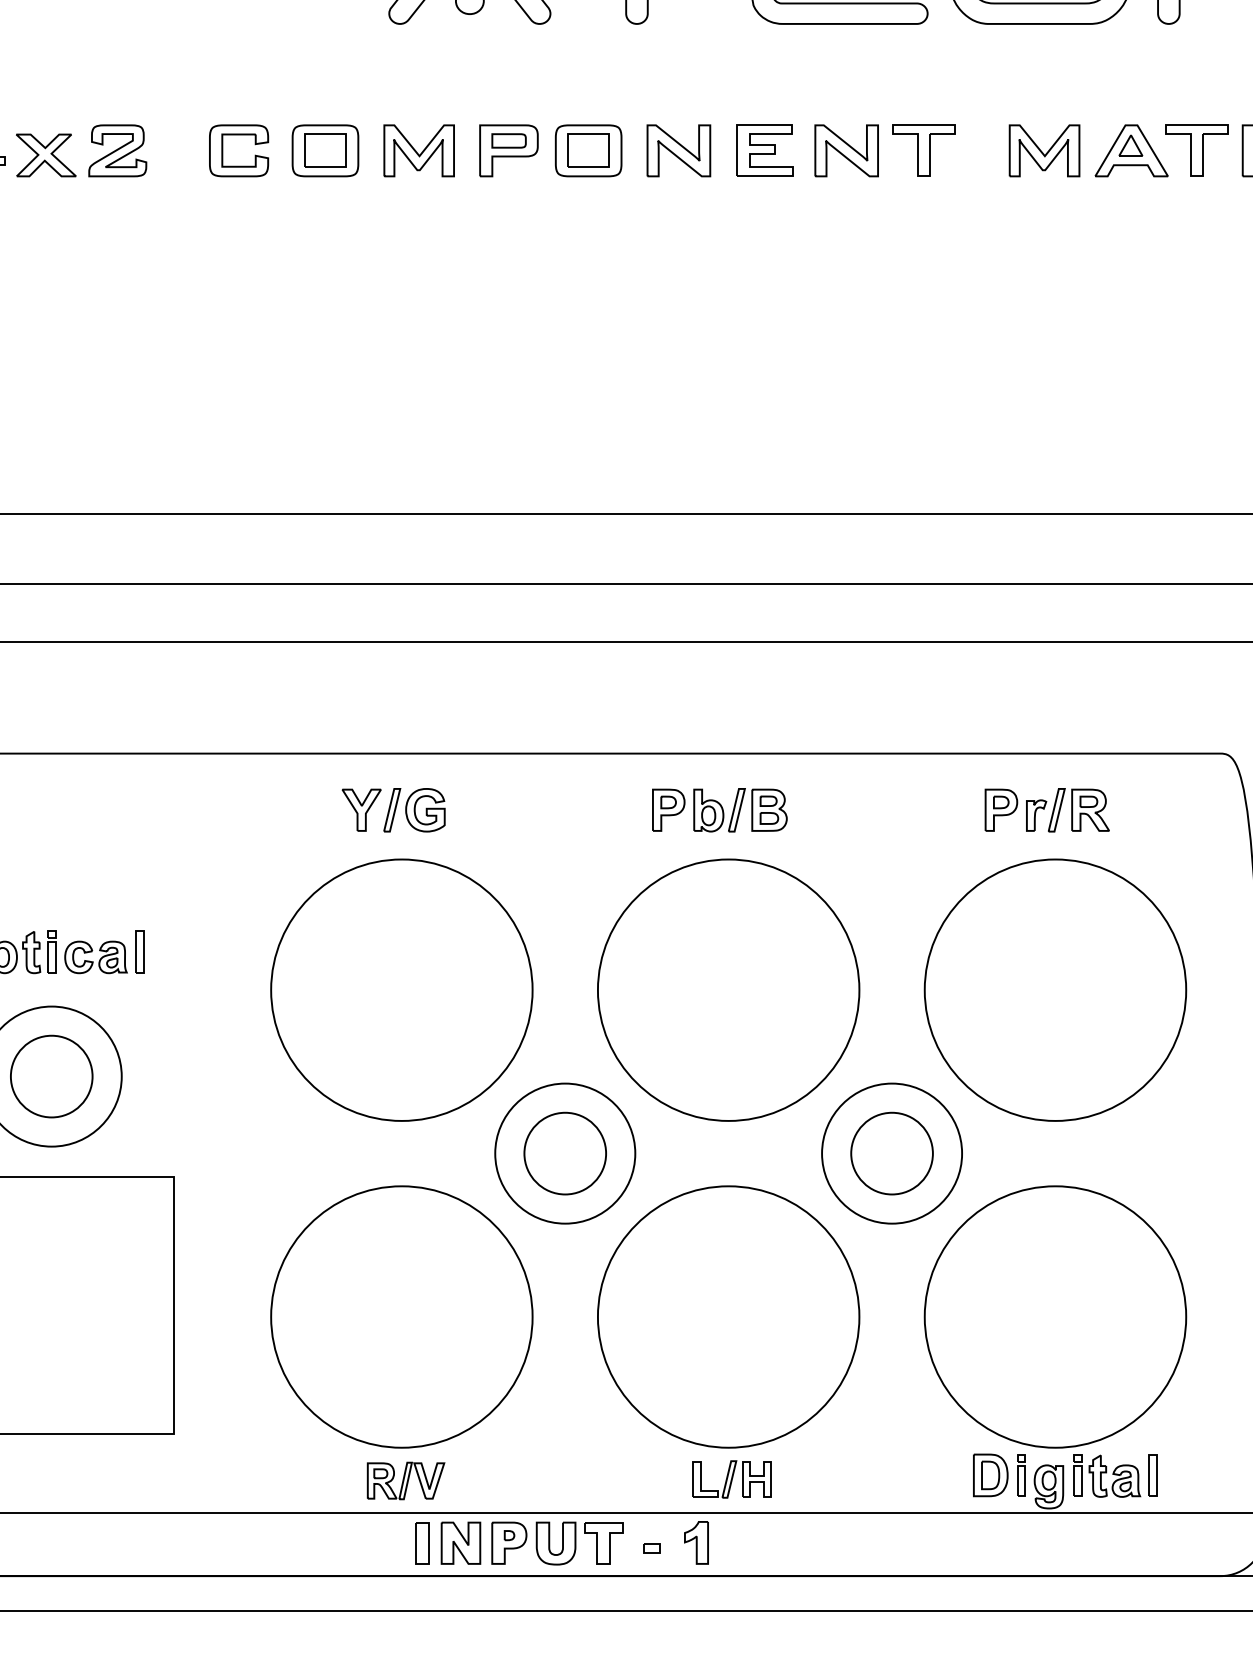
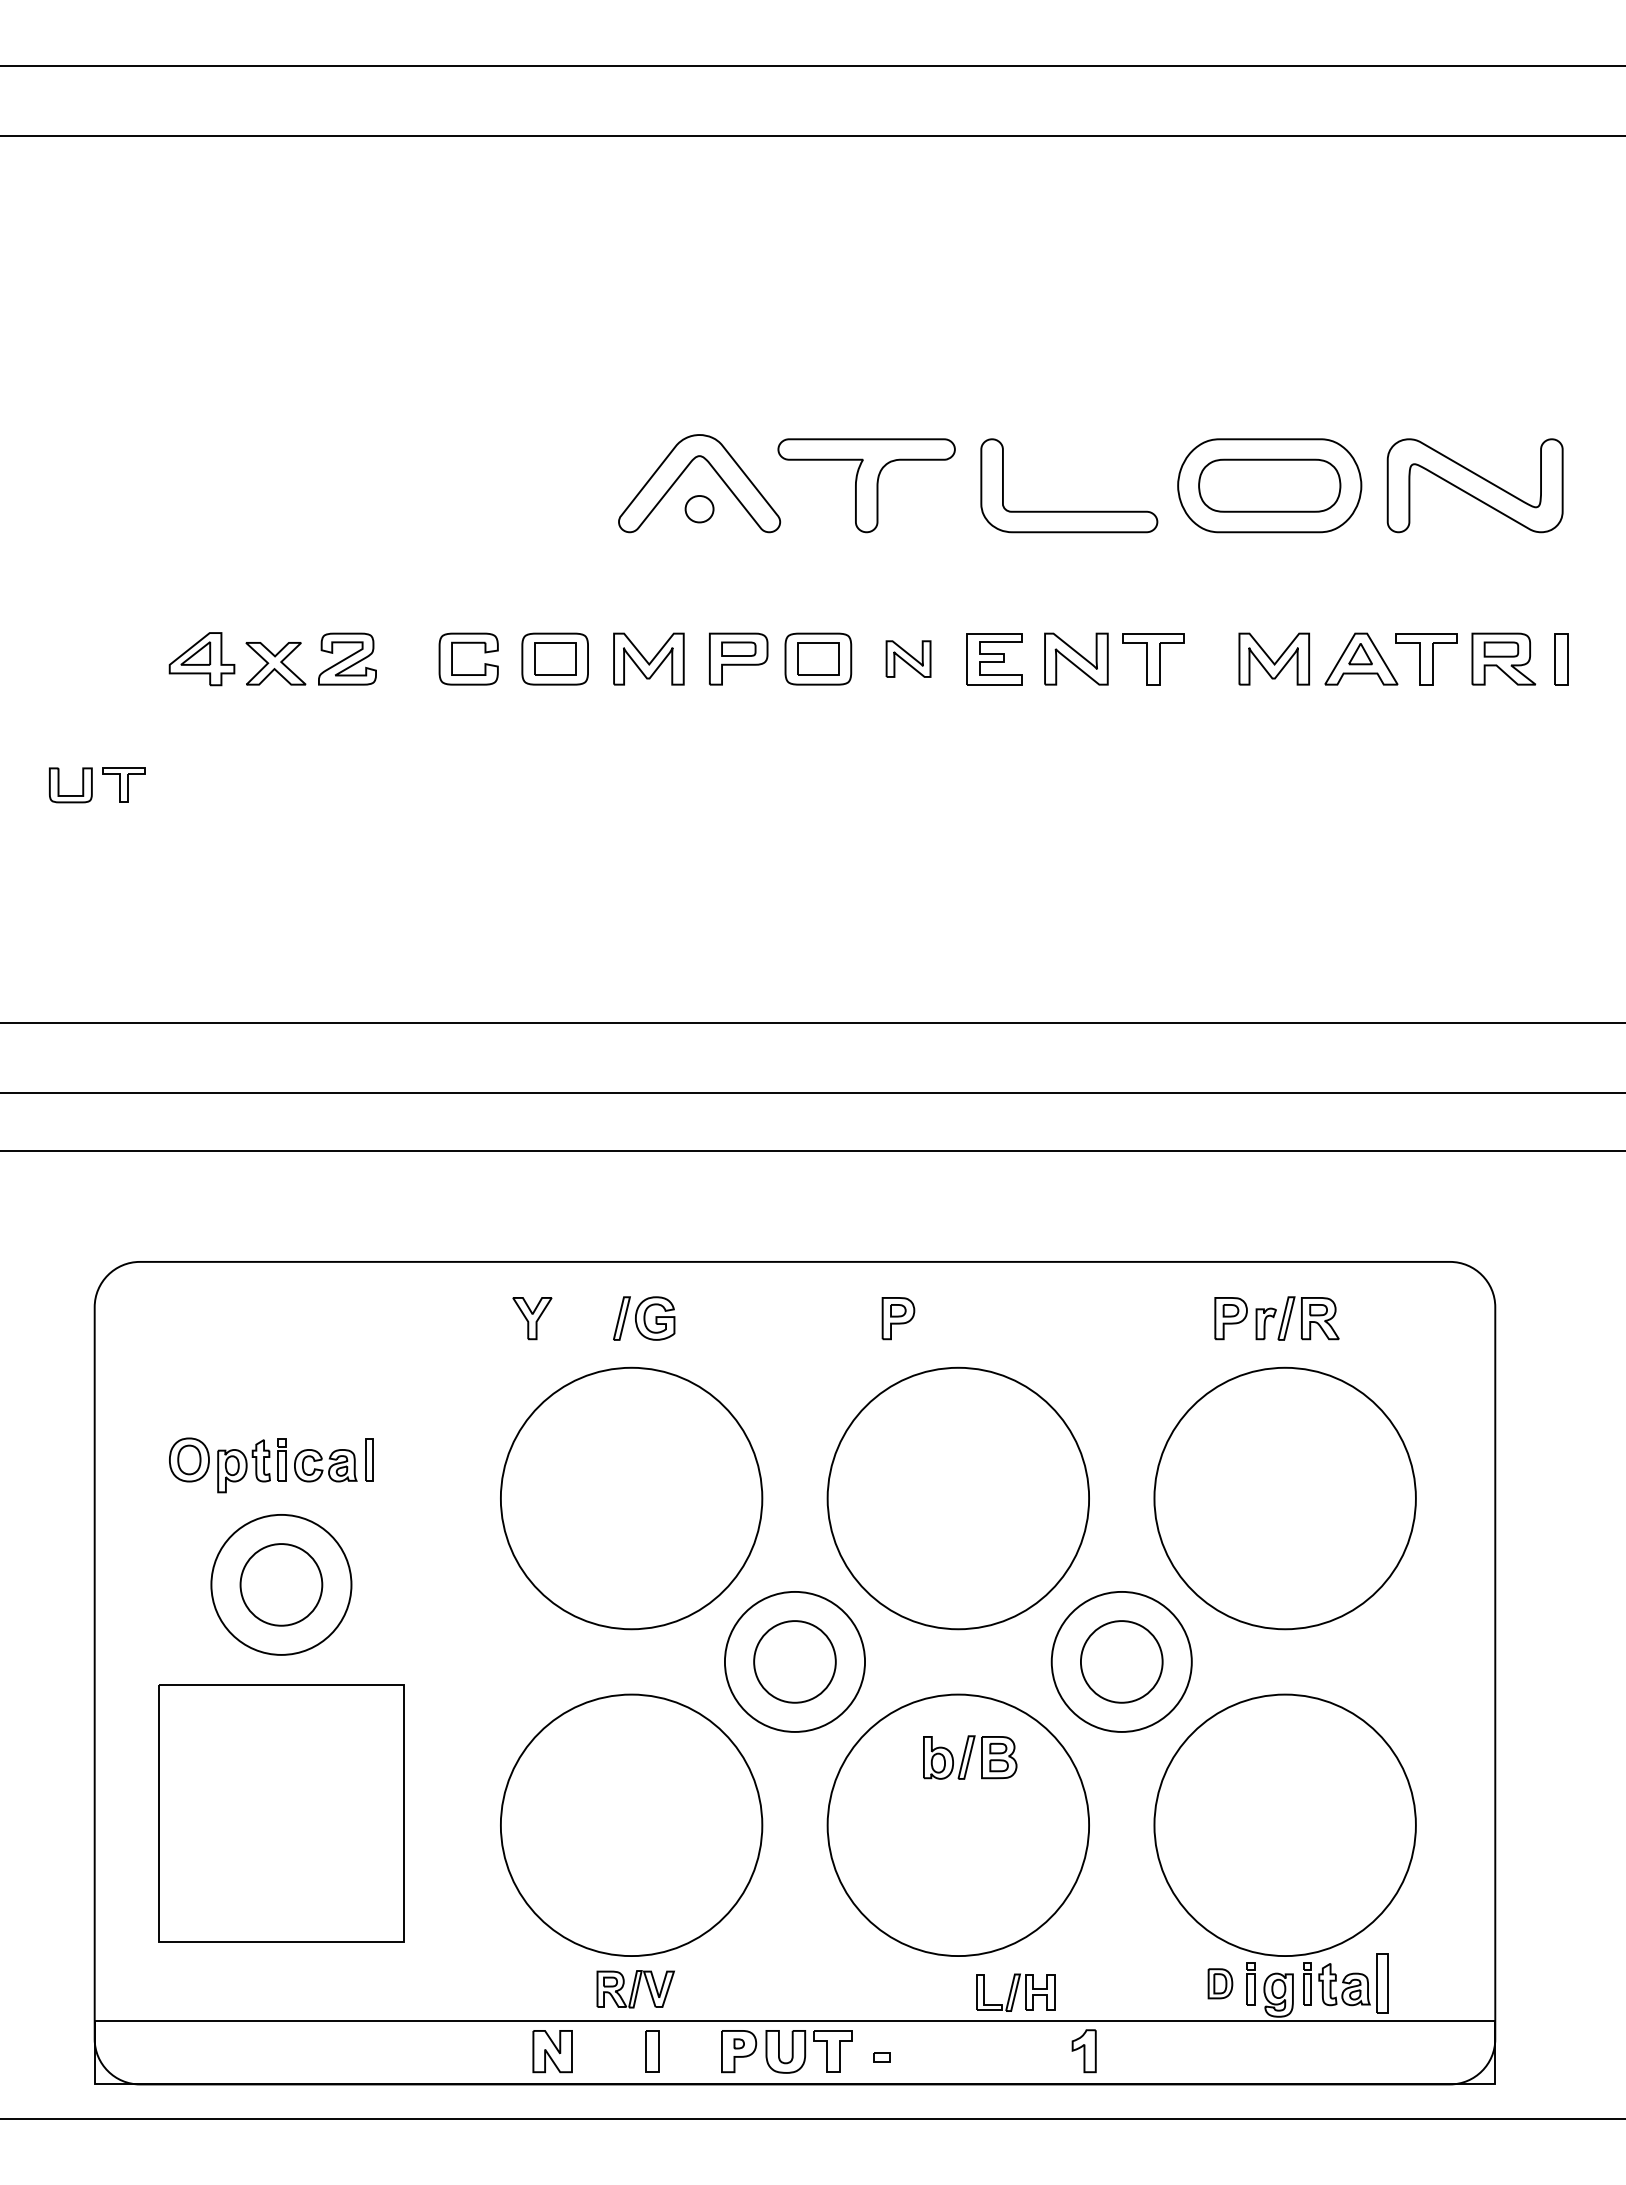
part: (678, 150) -> (908, 658), size x0.7
part: (361, 810) -> (532, 1318), moved
part: (740, 810) -> (970, 1757), moved
part: (990, 1475) -> (1220, 1983), size x0.7
part: (1152, 1475) -> (1382, 1983), size x1.4
part: (731, 1479) -> (1015, 1992), moved
part: (460, 1543) -> (552, 2051), moved
part: (695, 1543) -> (1083, 2051), moved

